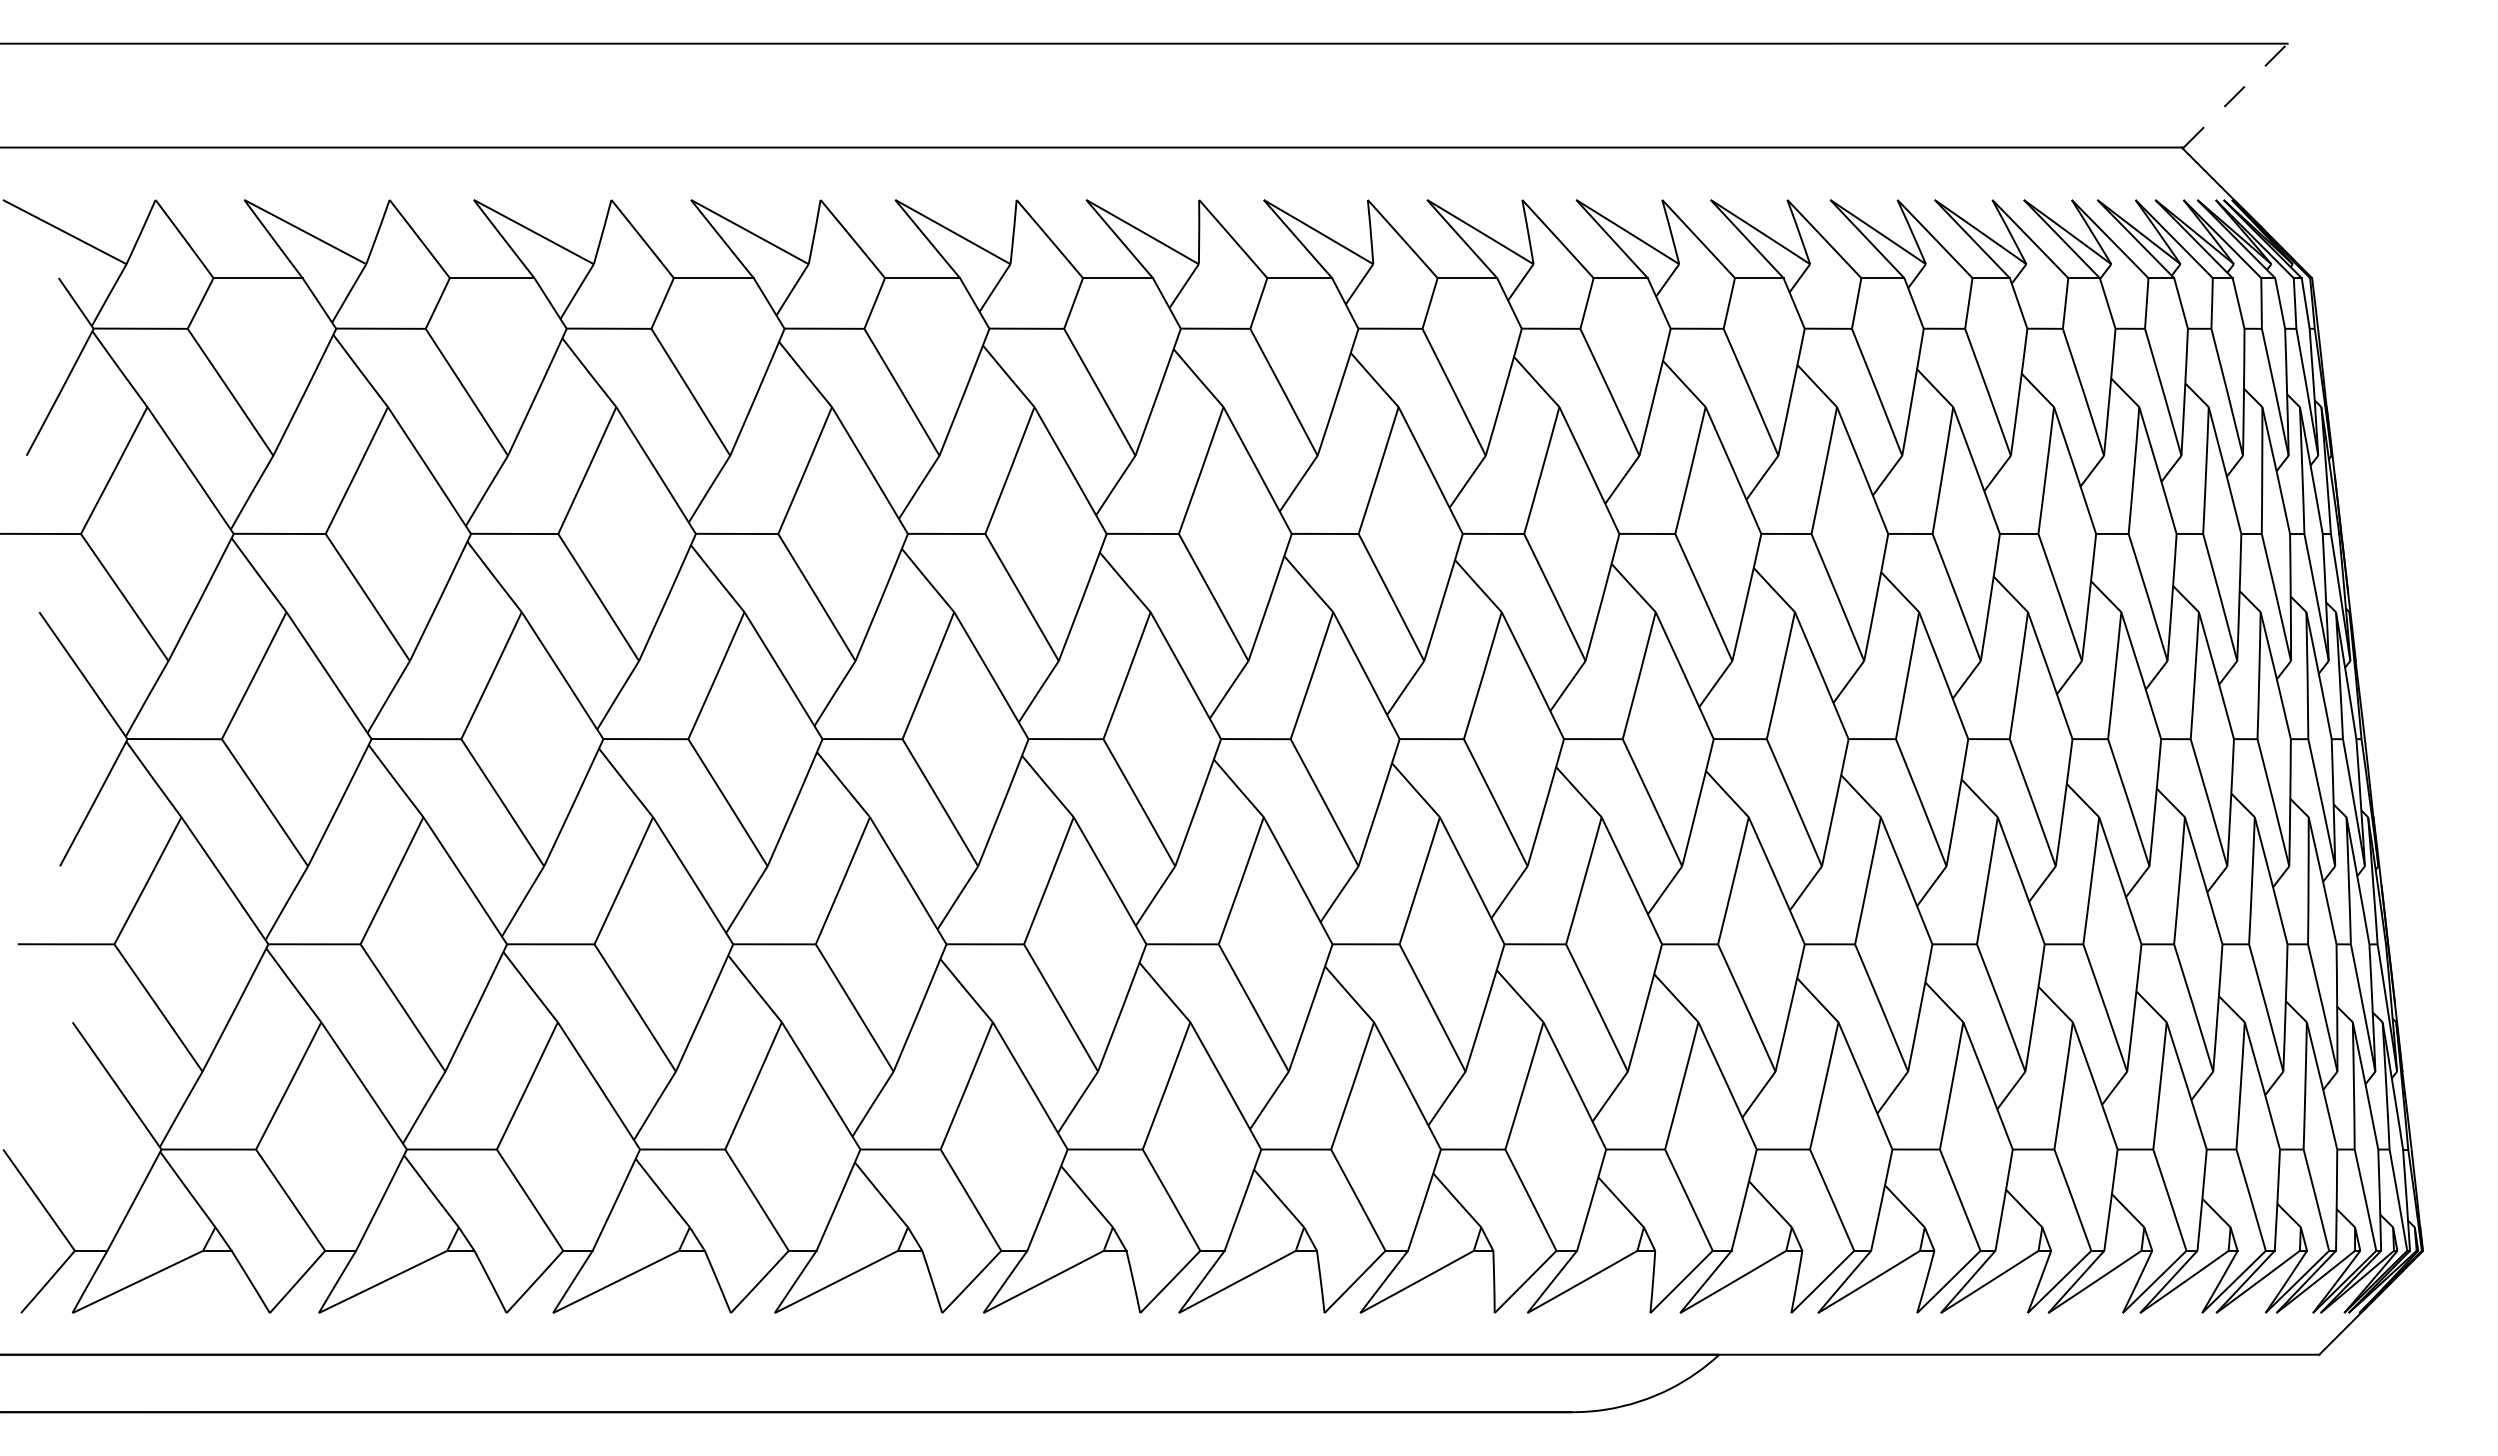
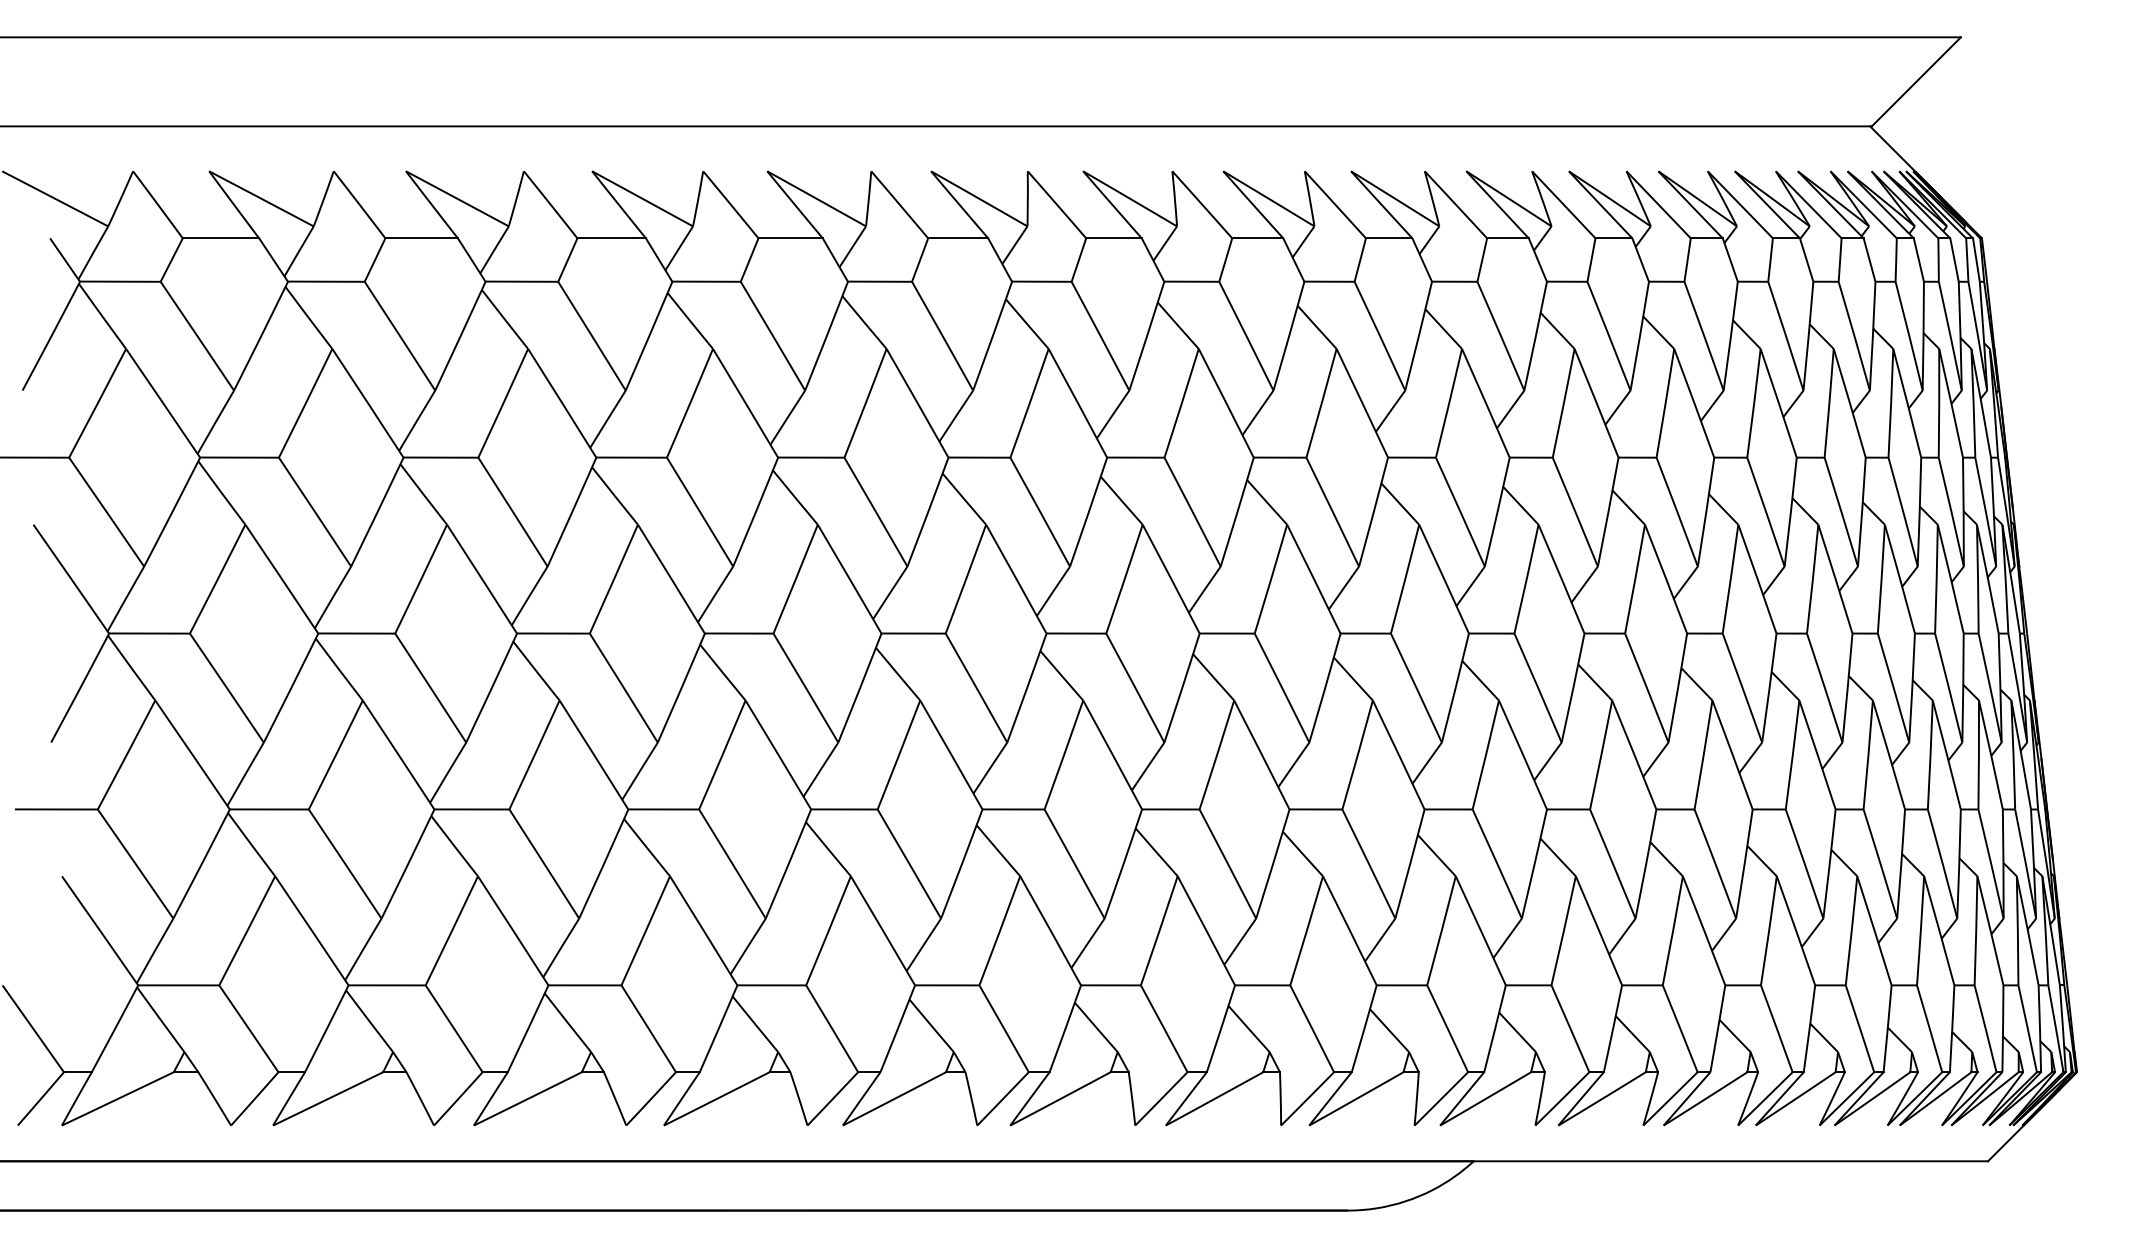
line: (2236, 95) -> (1917, 81), dashed -> solid

